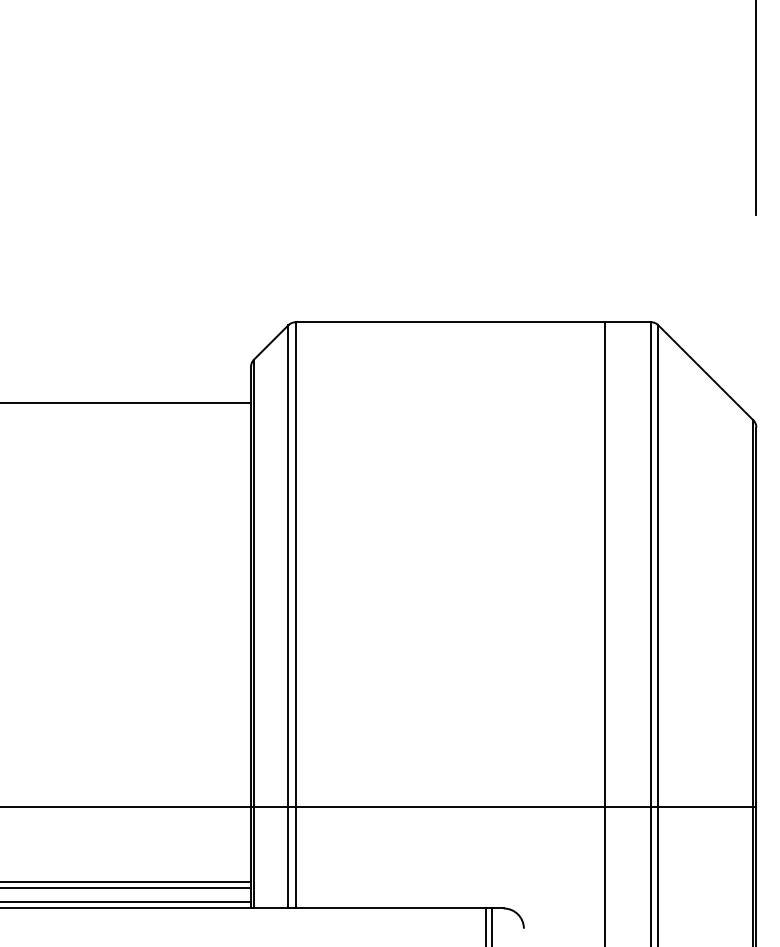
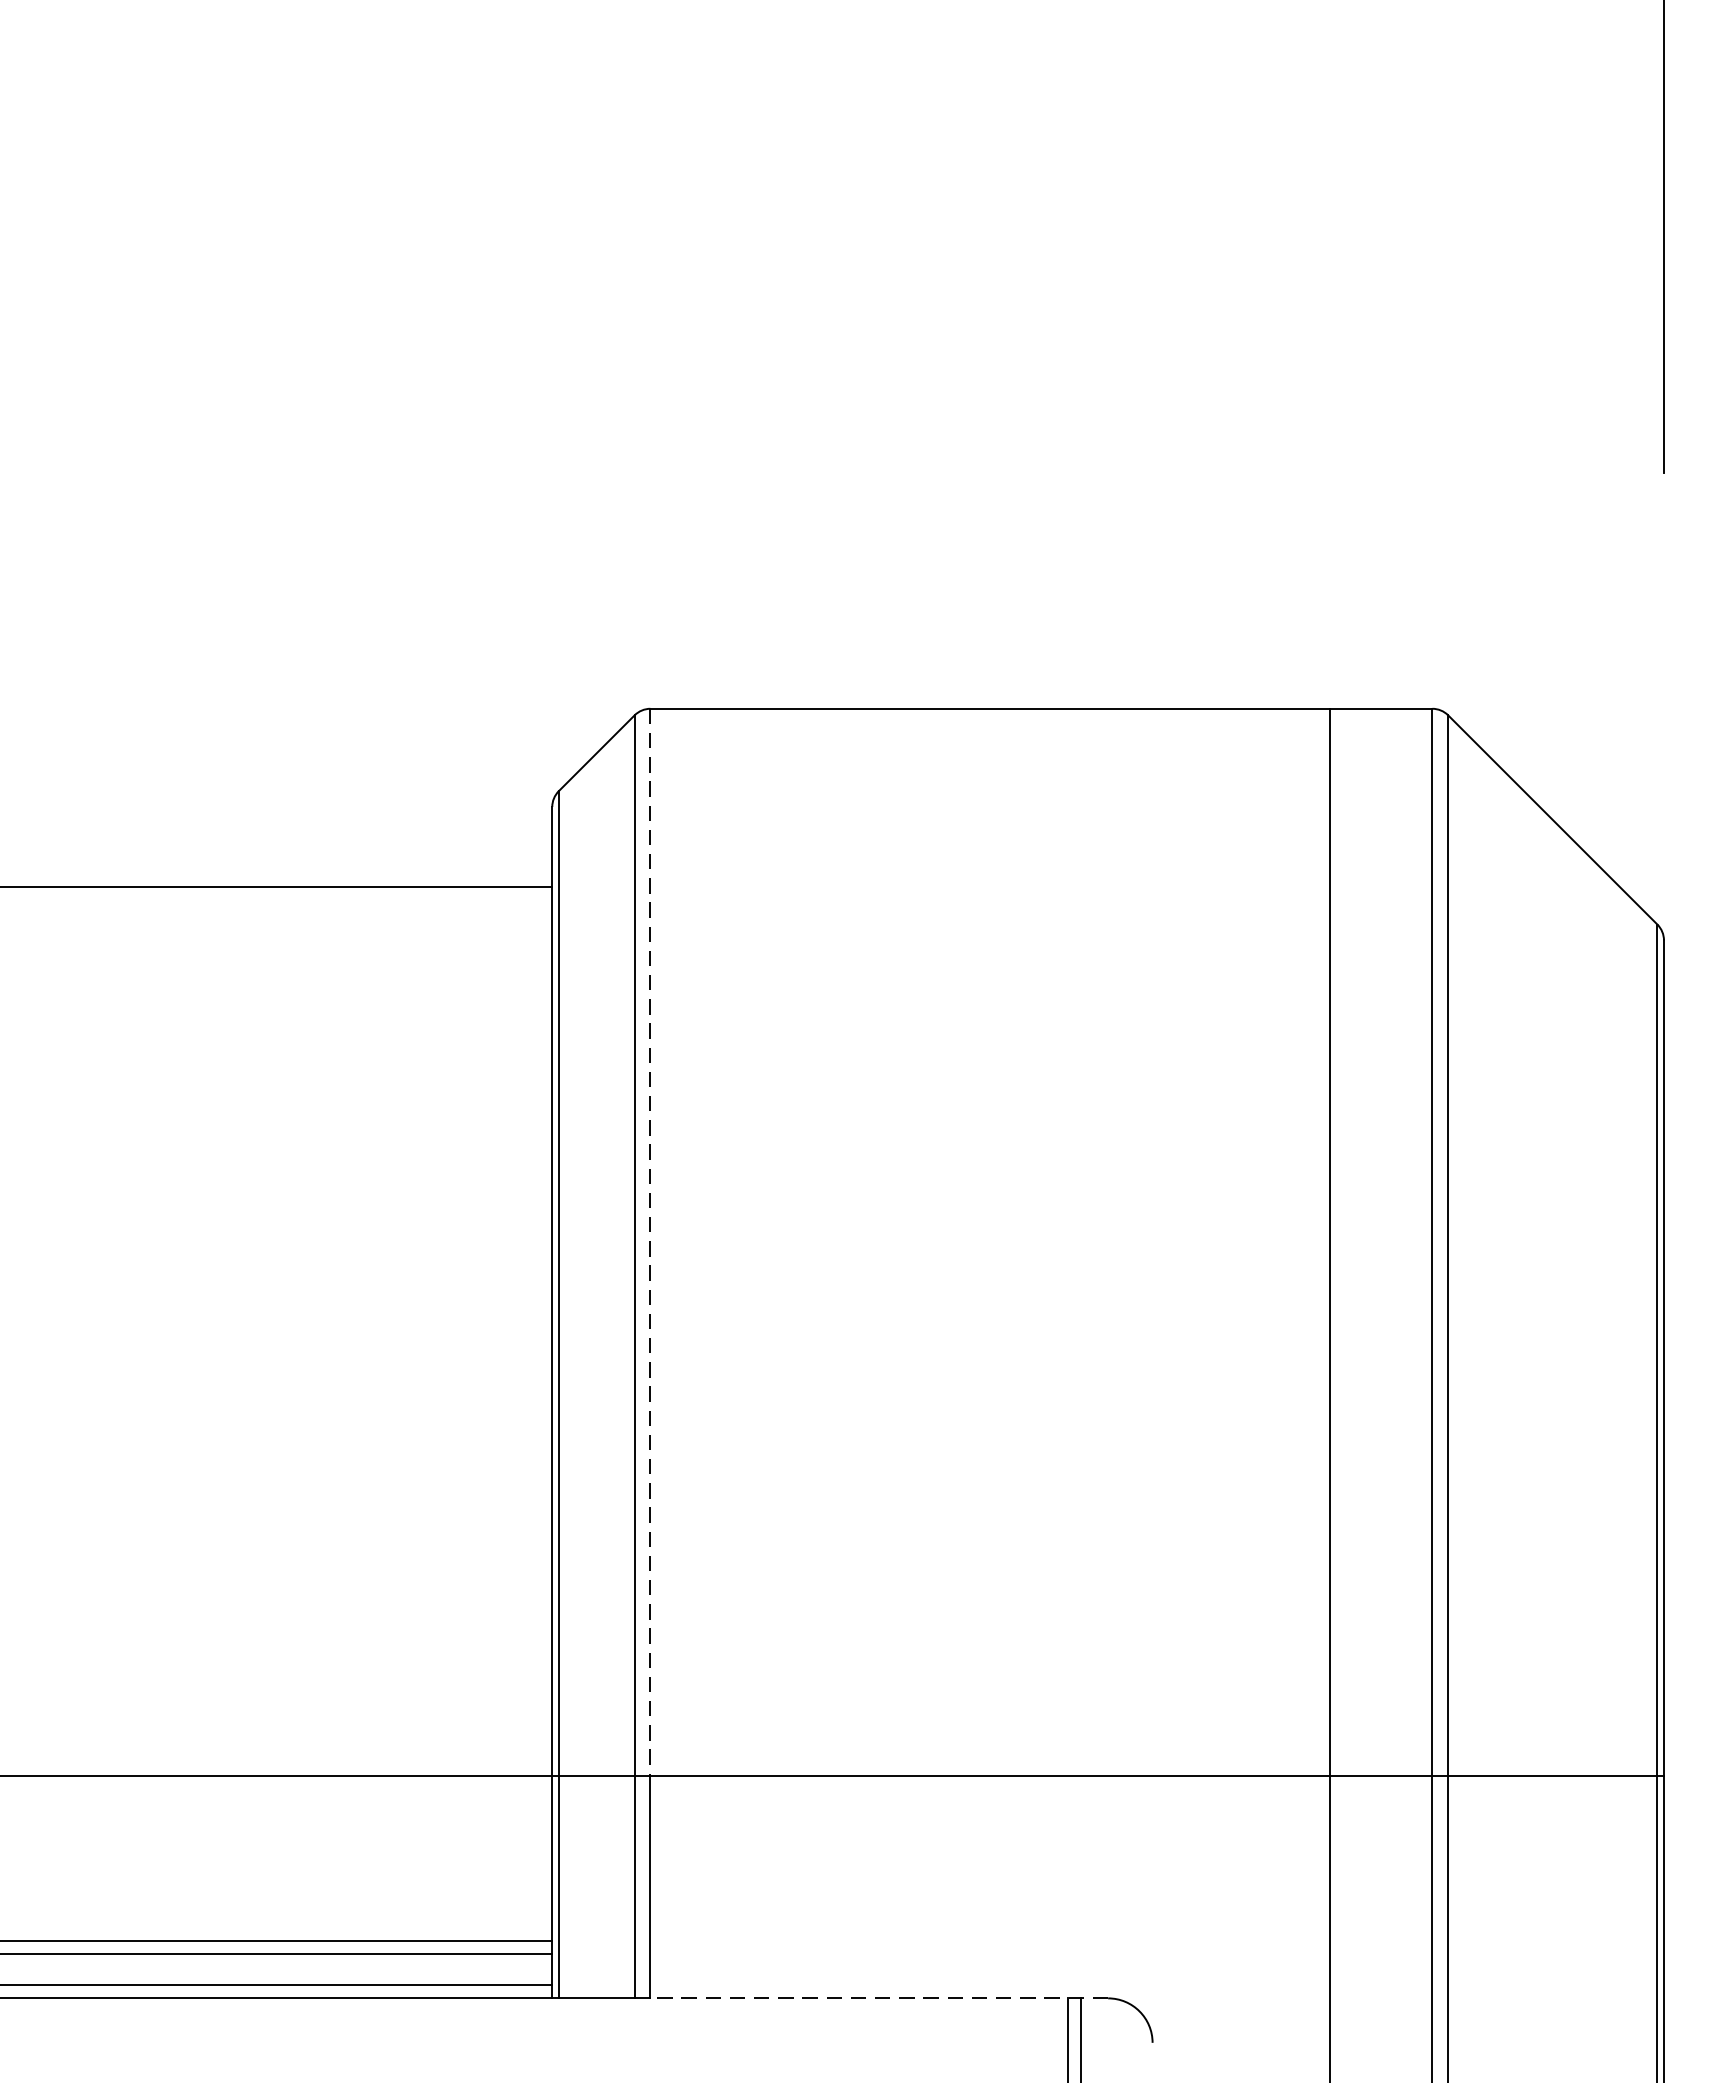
line: (295, 564) -> (650, 1241), solid -> dashed
line: (399, 908) -> (878, 1998), solid -> dashed

